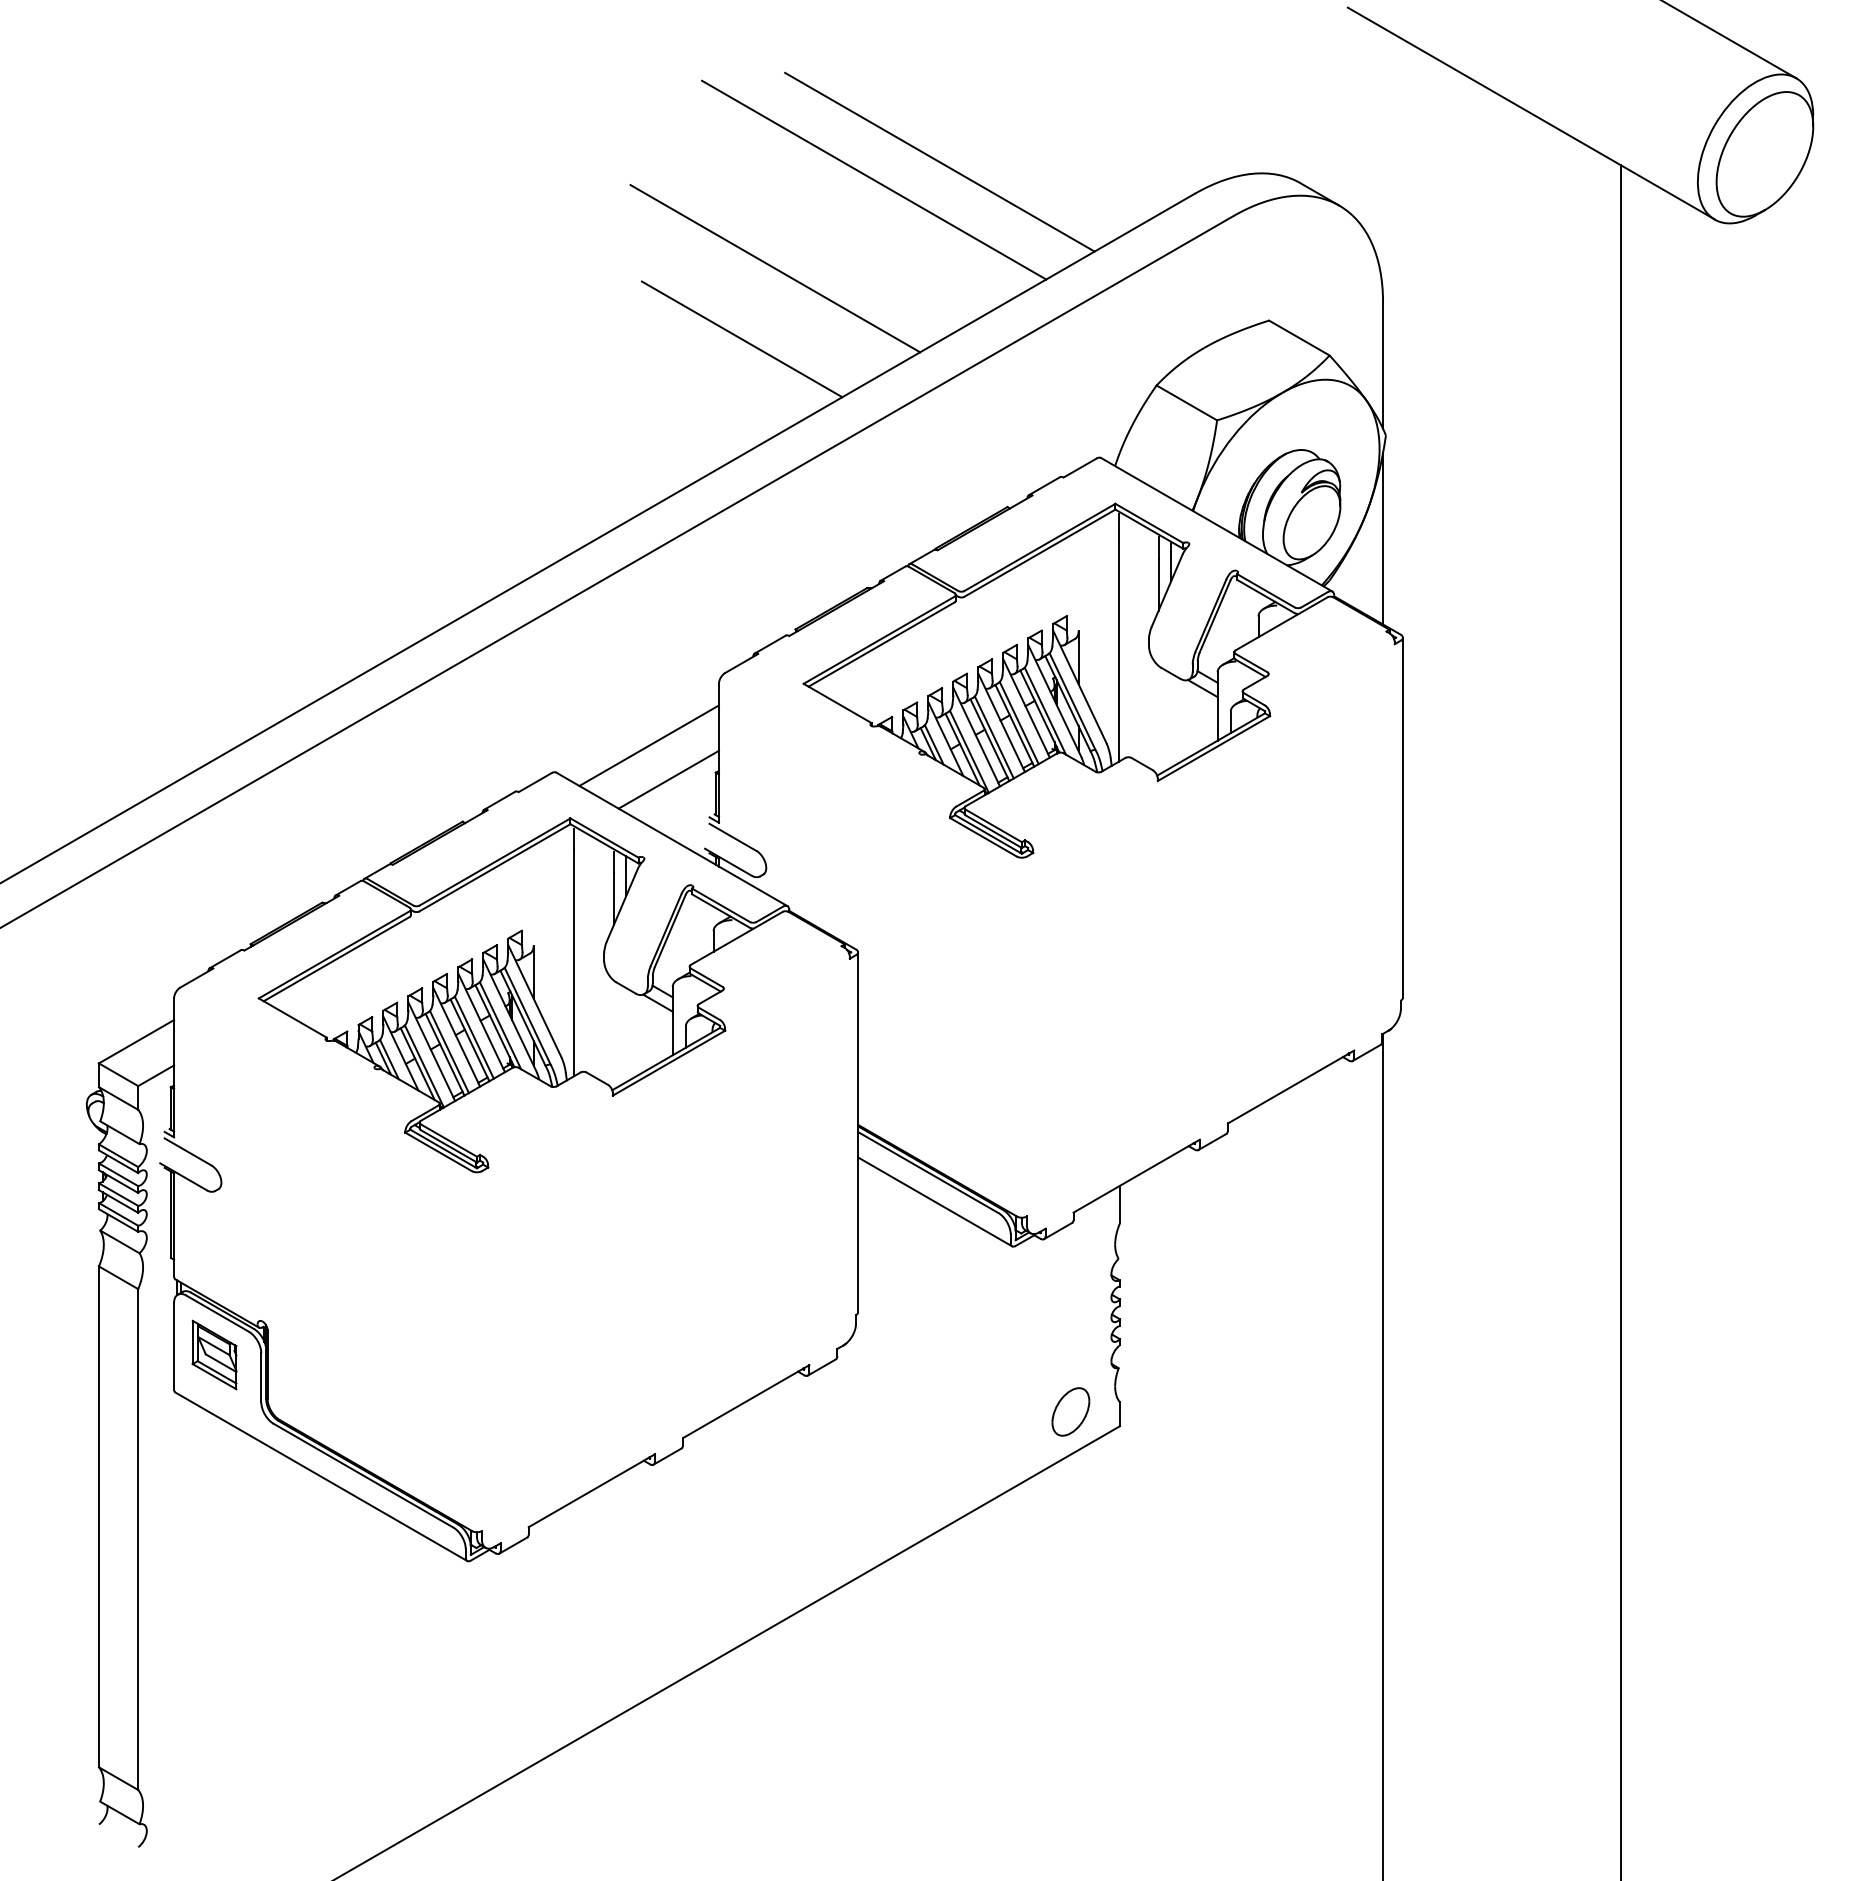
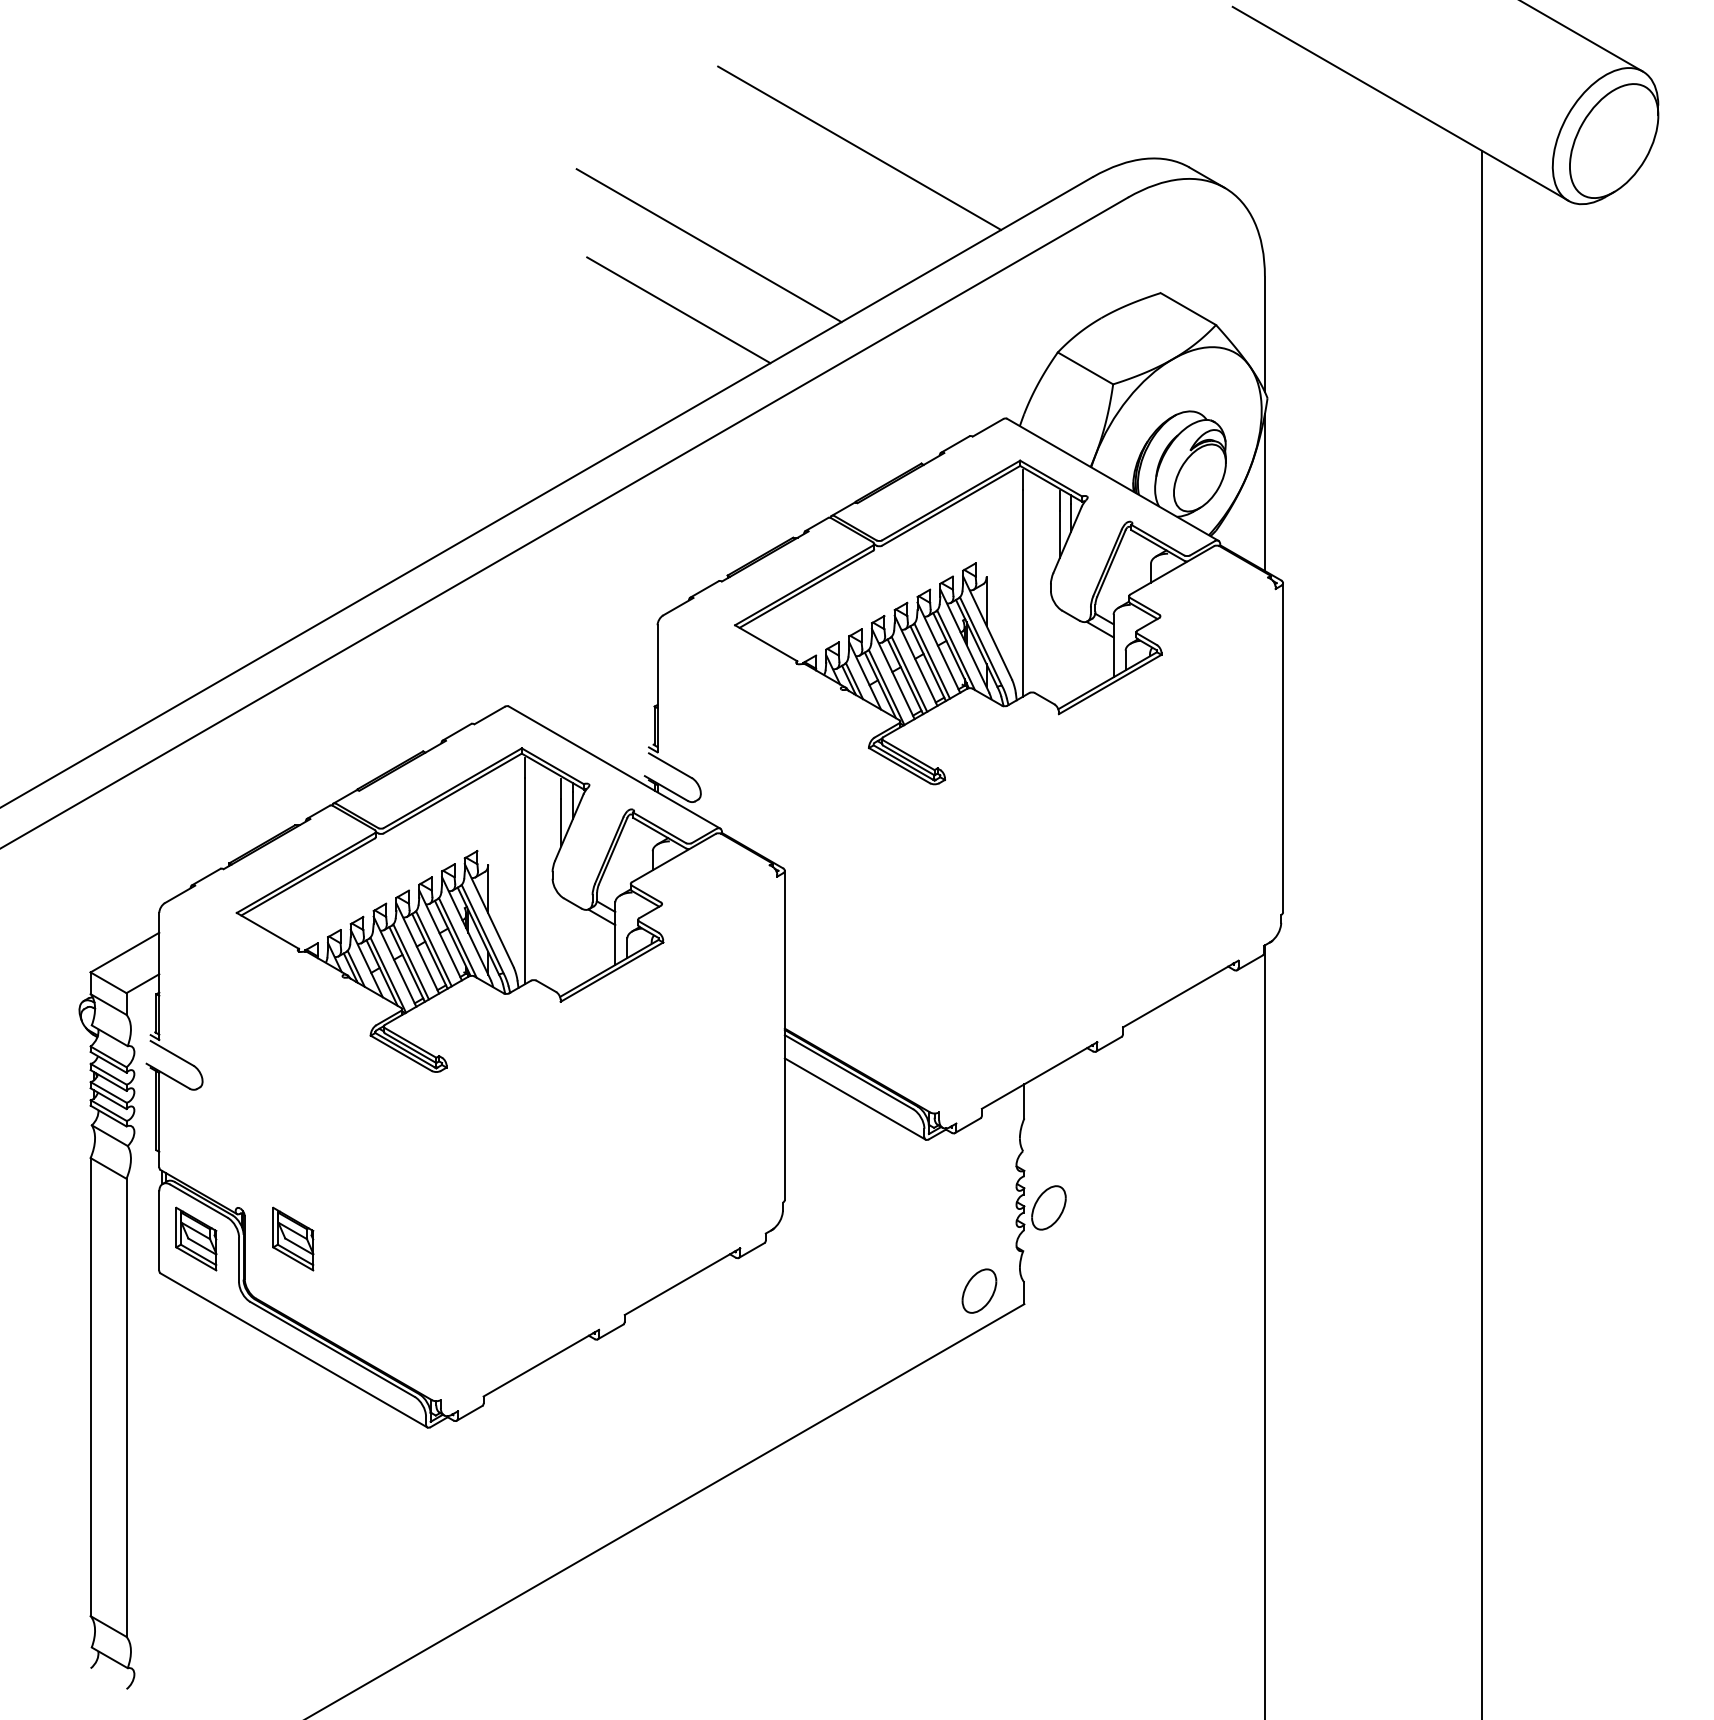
line: (874, 179) -> (799, 164), removed
line: (648, 745) -> (593, 681), removed
line: (668, 779) -> (611, 712), removed
part: (1146, 1320) -> (1048, 1207), added
part: (320, 1354) -> (293, 1238), added

